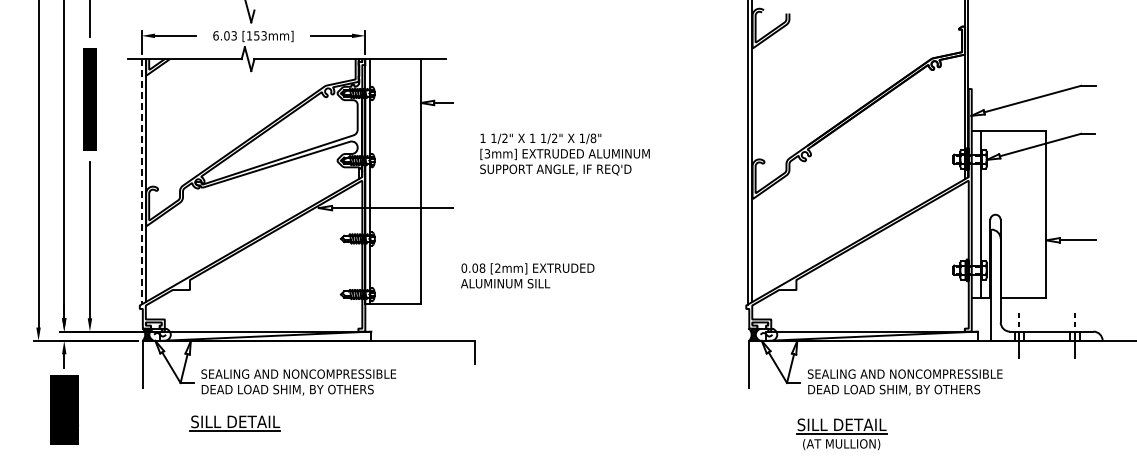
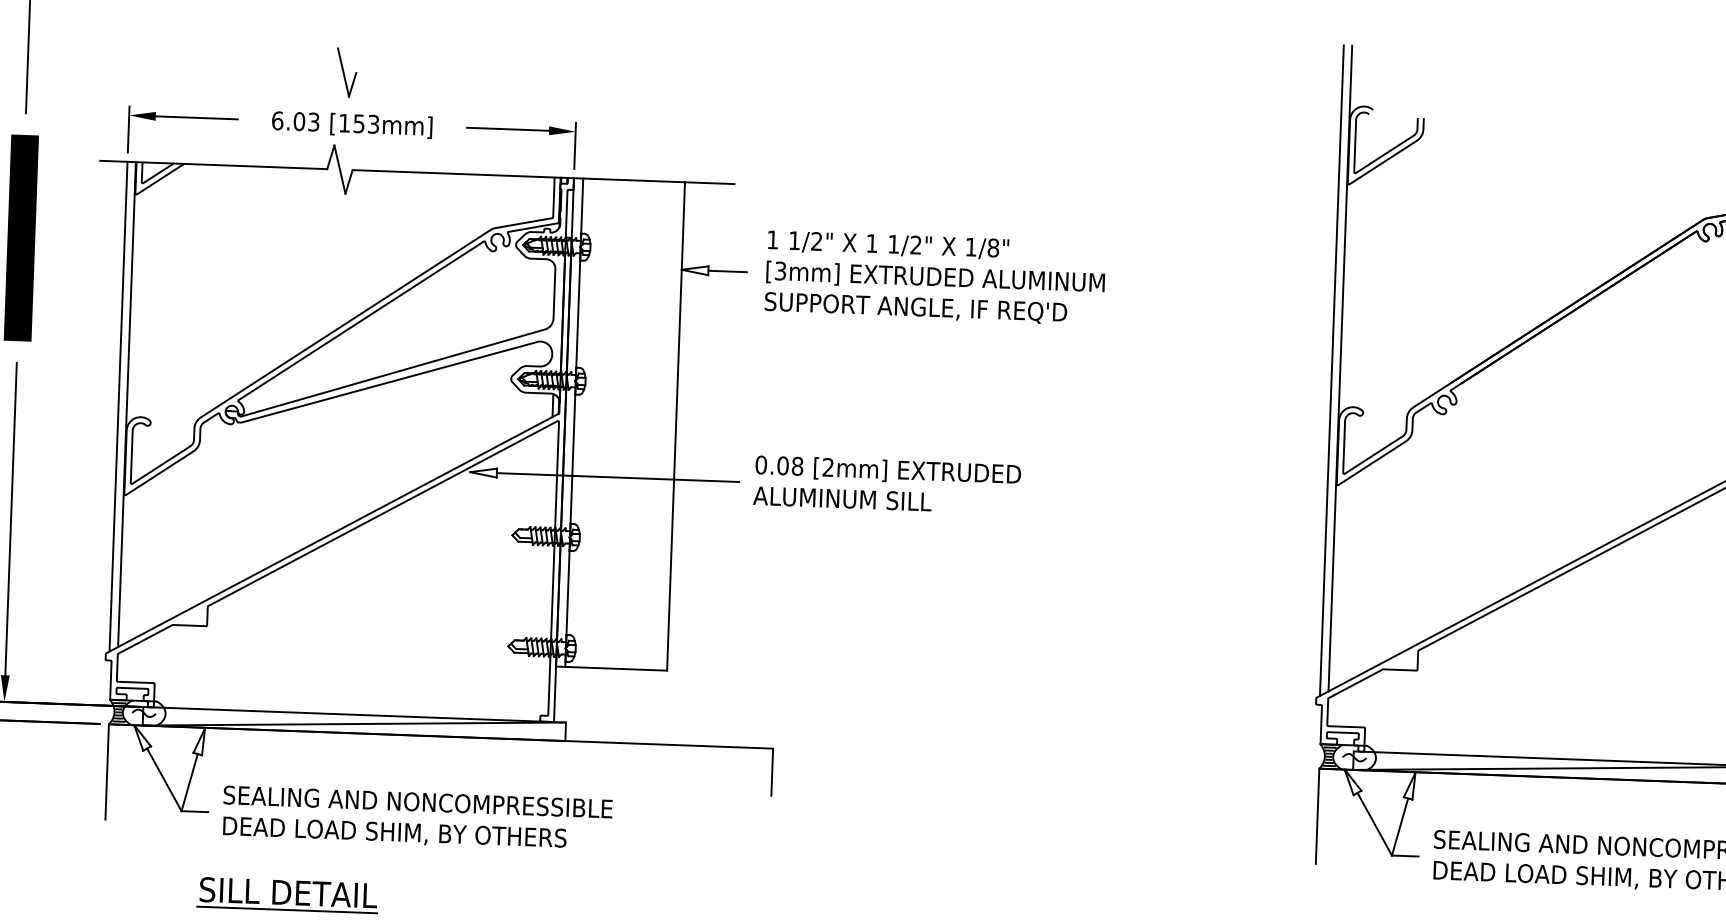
text: (564, 154) -> (934, 278), moved
line: (141, 181) -> (118, 406), dashed -> solid
text: (527, 275) -> (886, 484), moved

